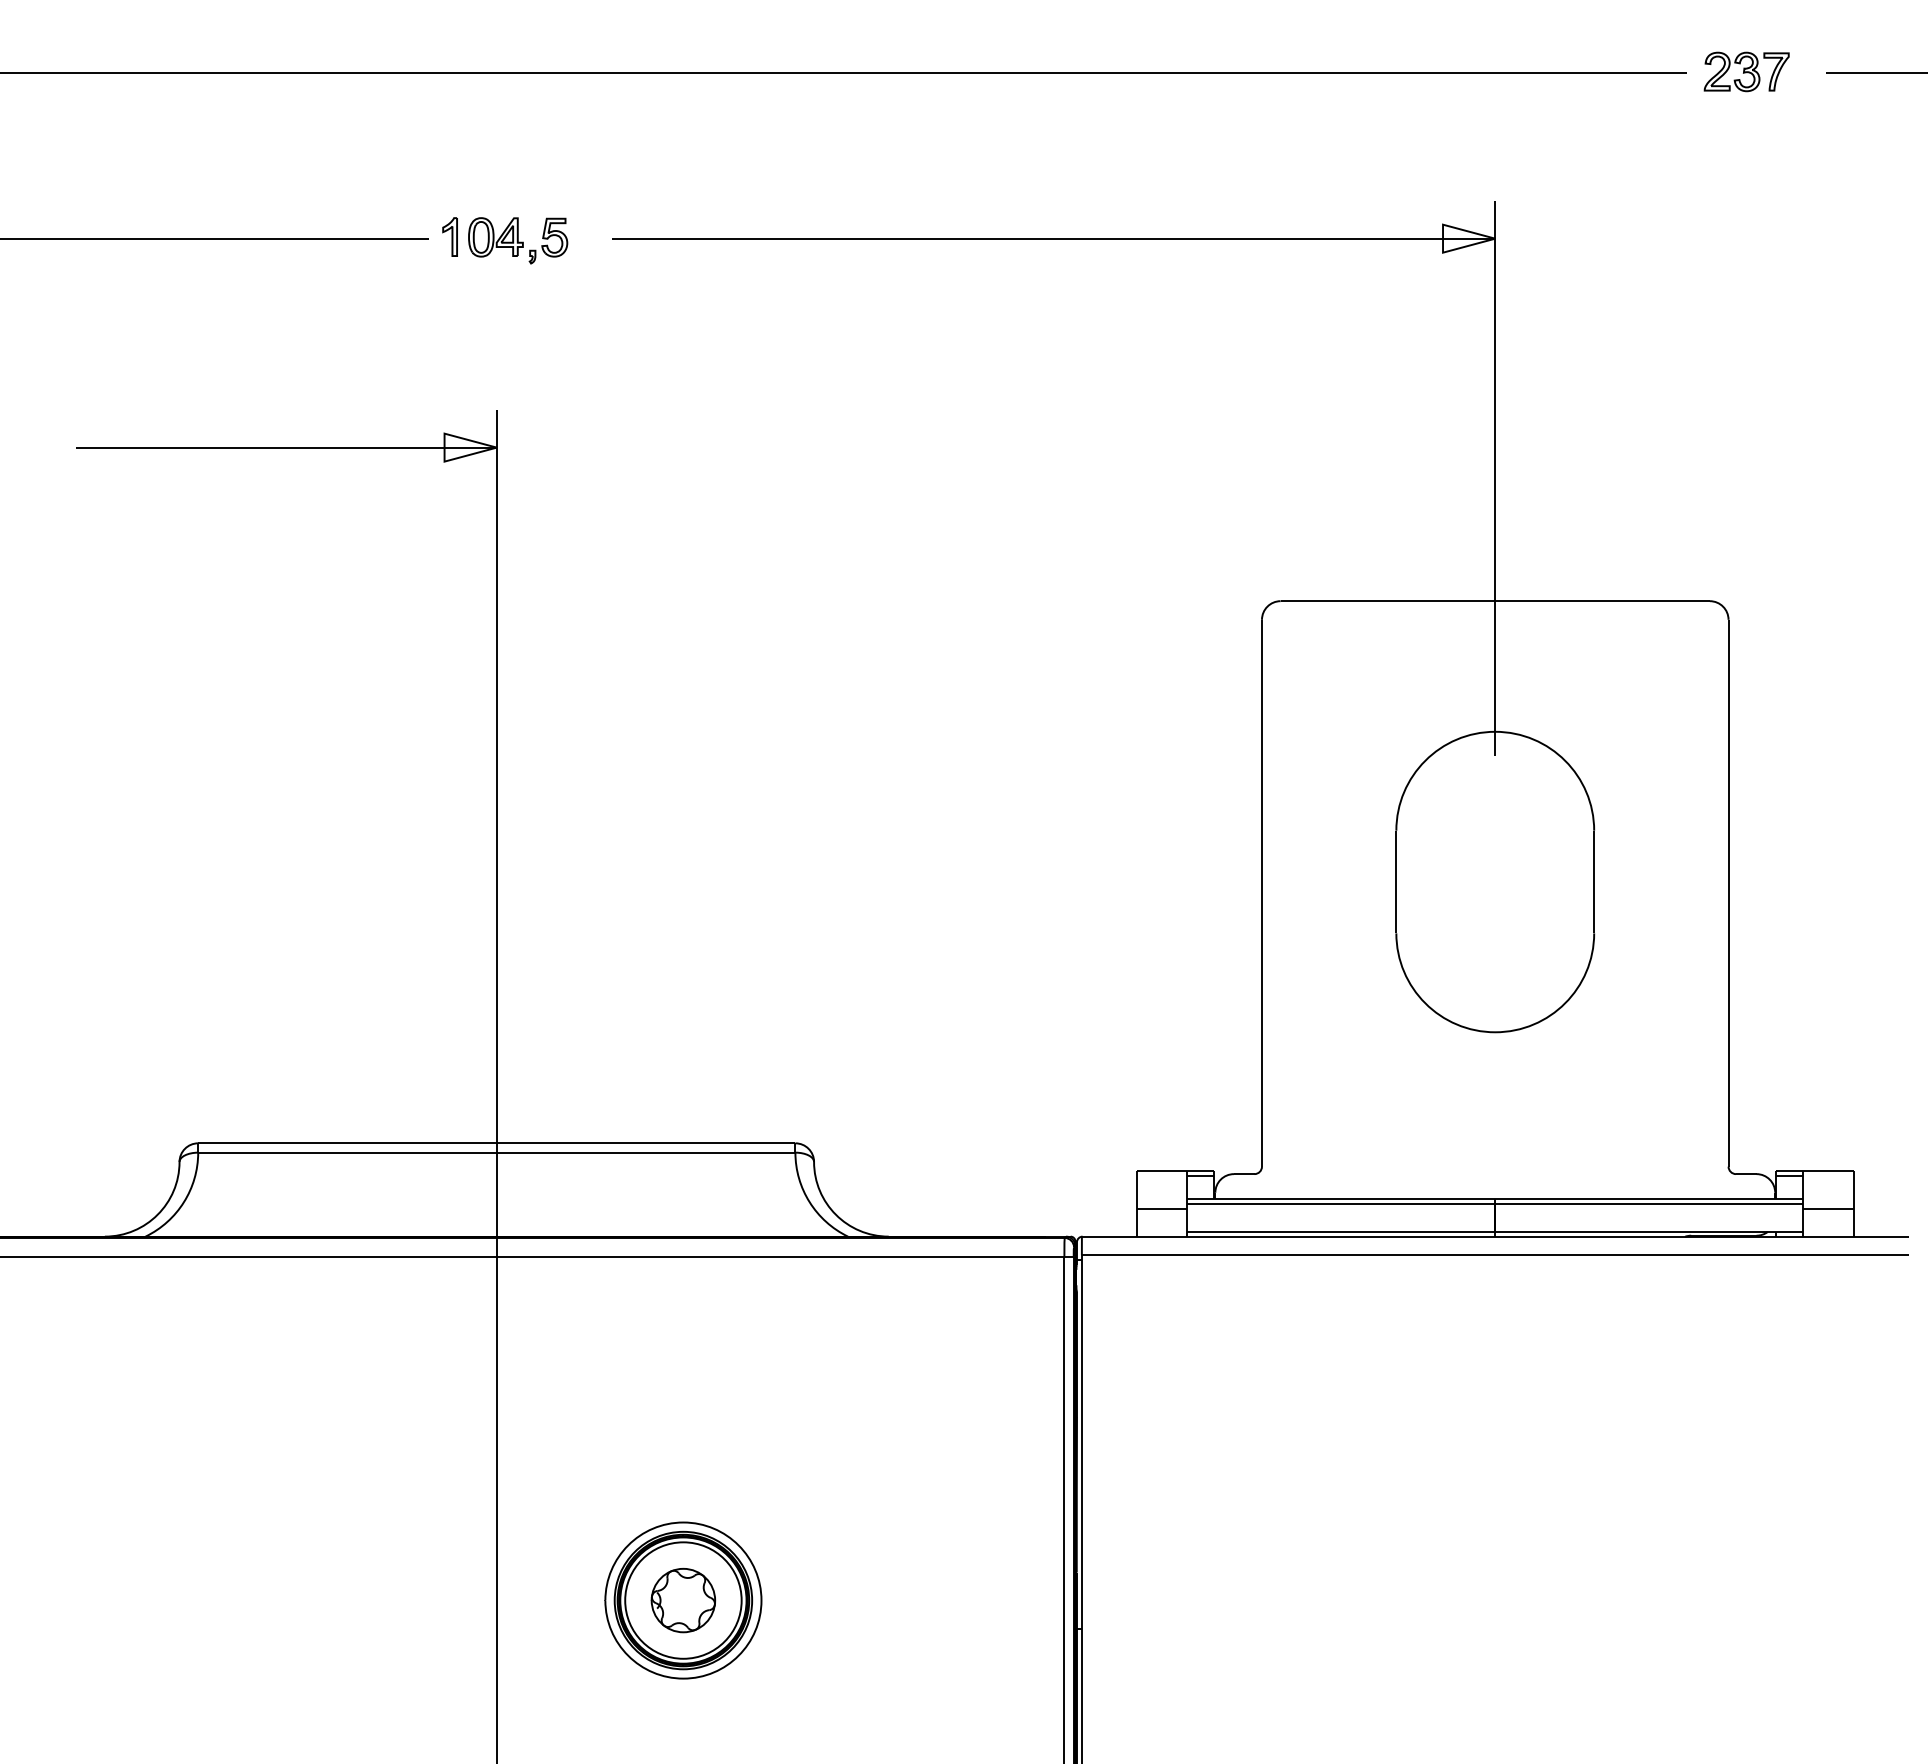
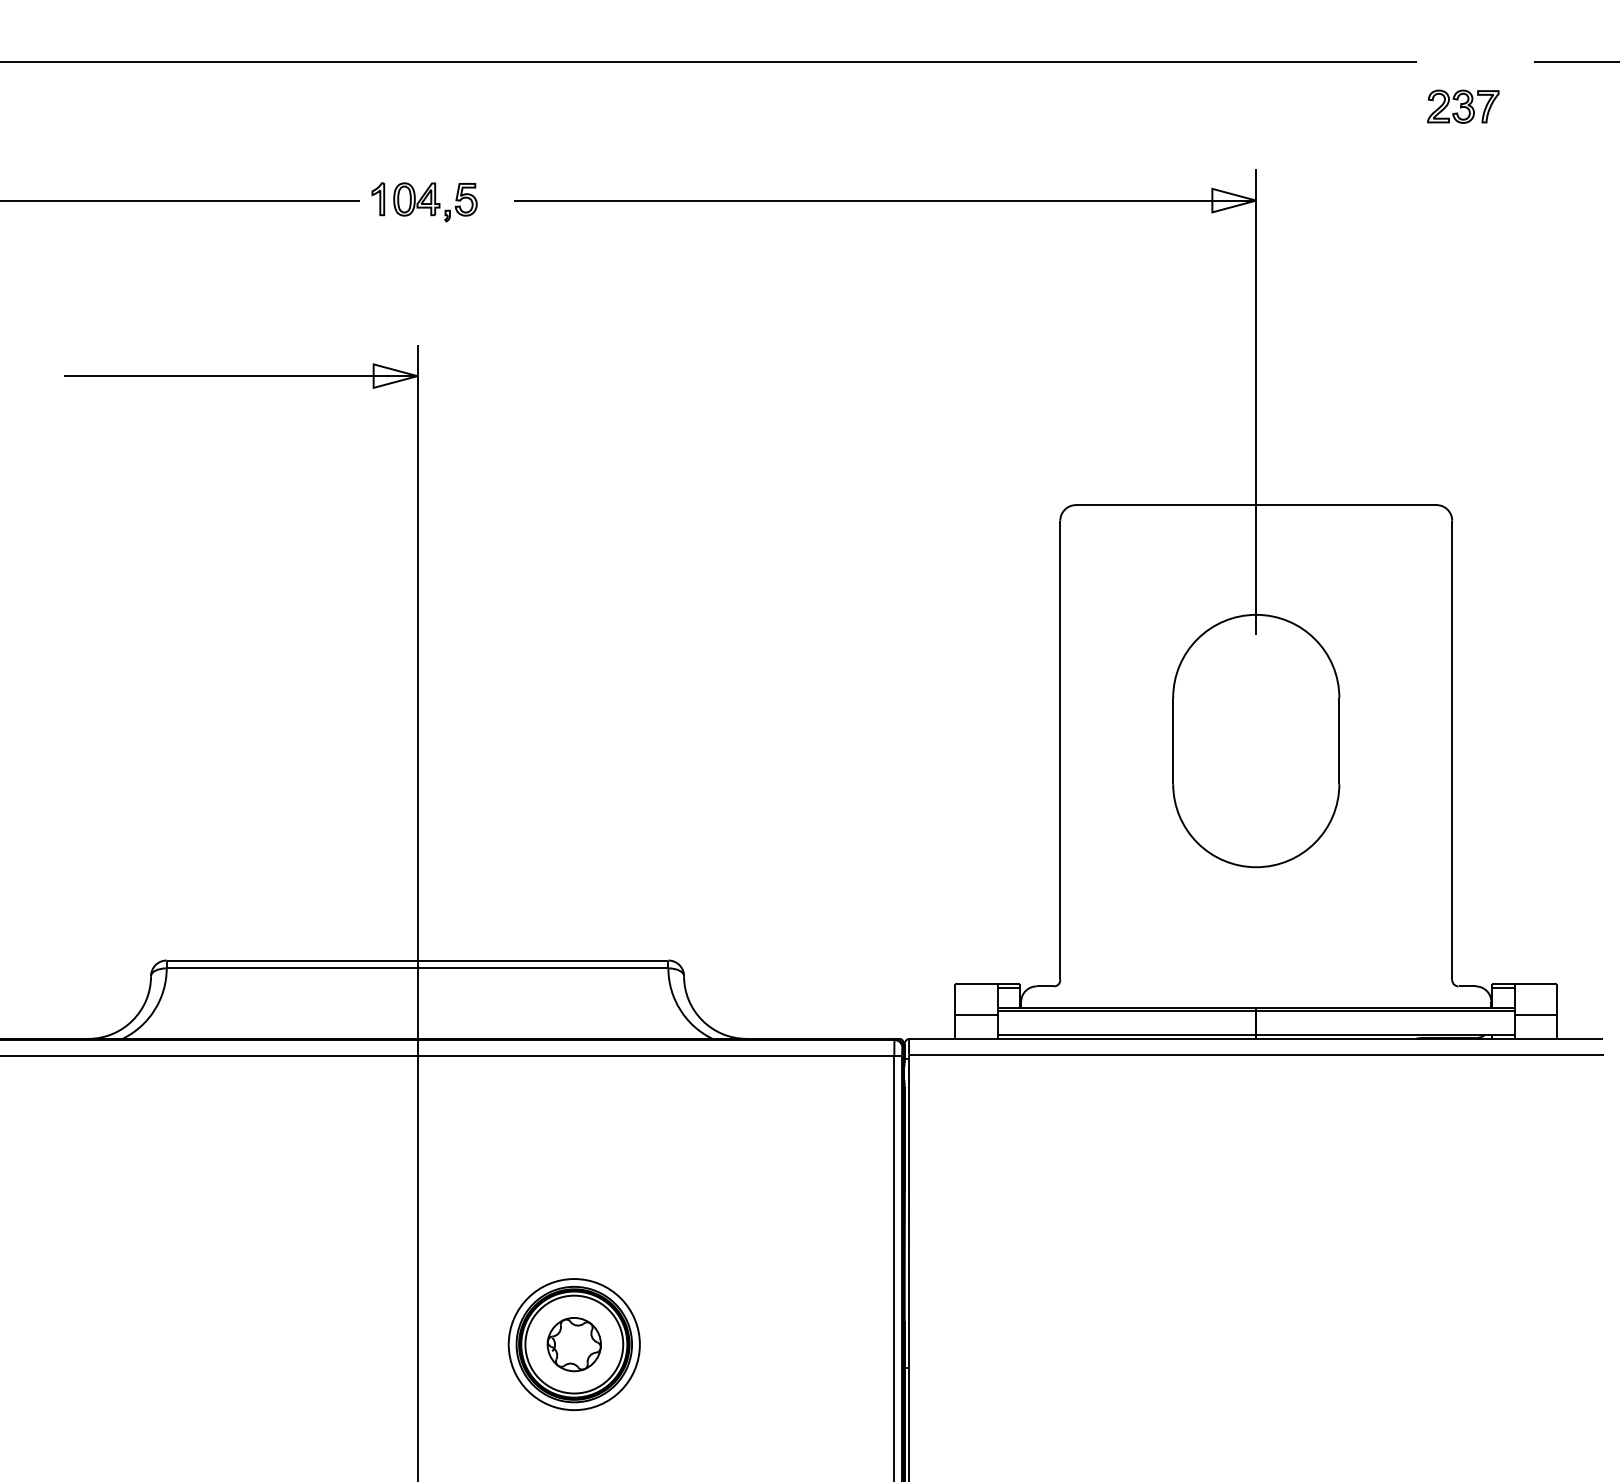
part: (1746, 71) -> (1463, 106), moved

